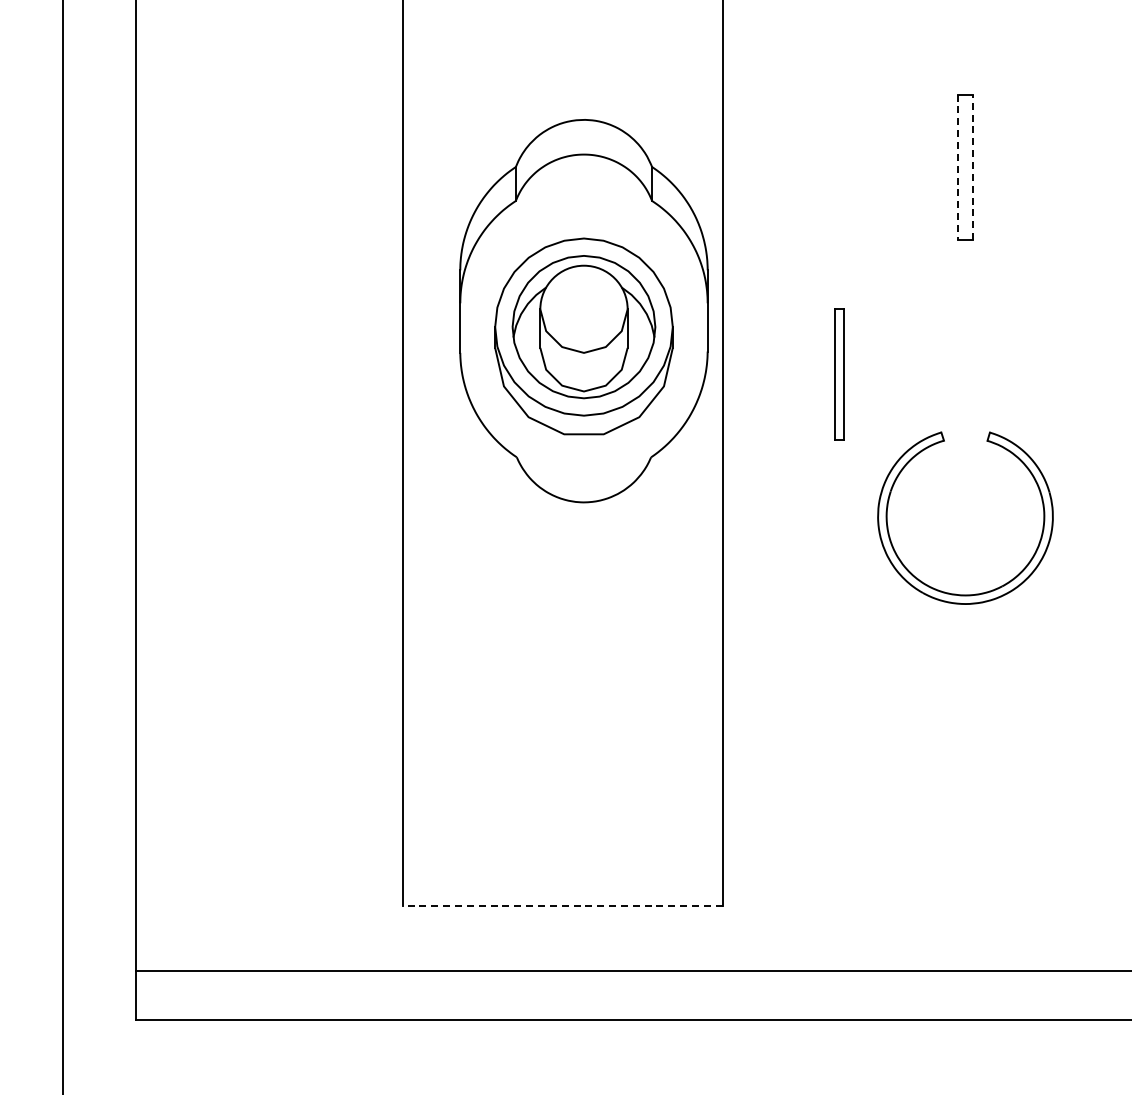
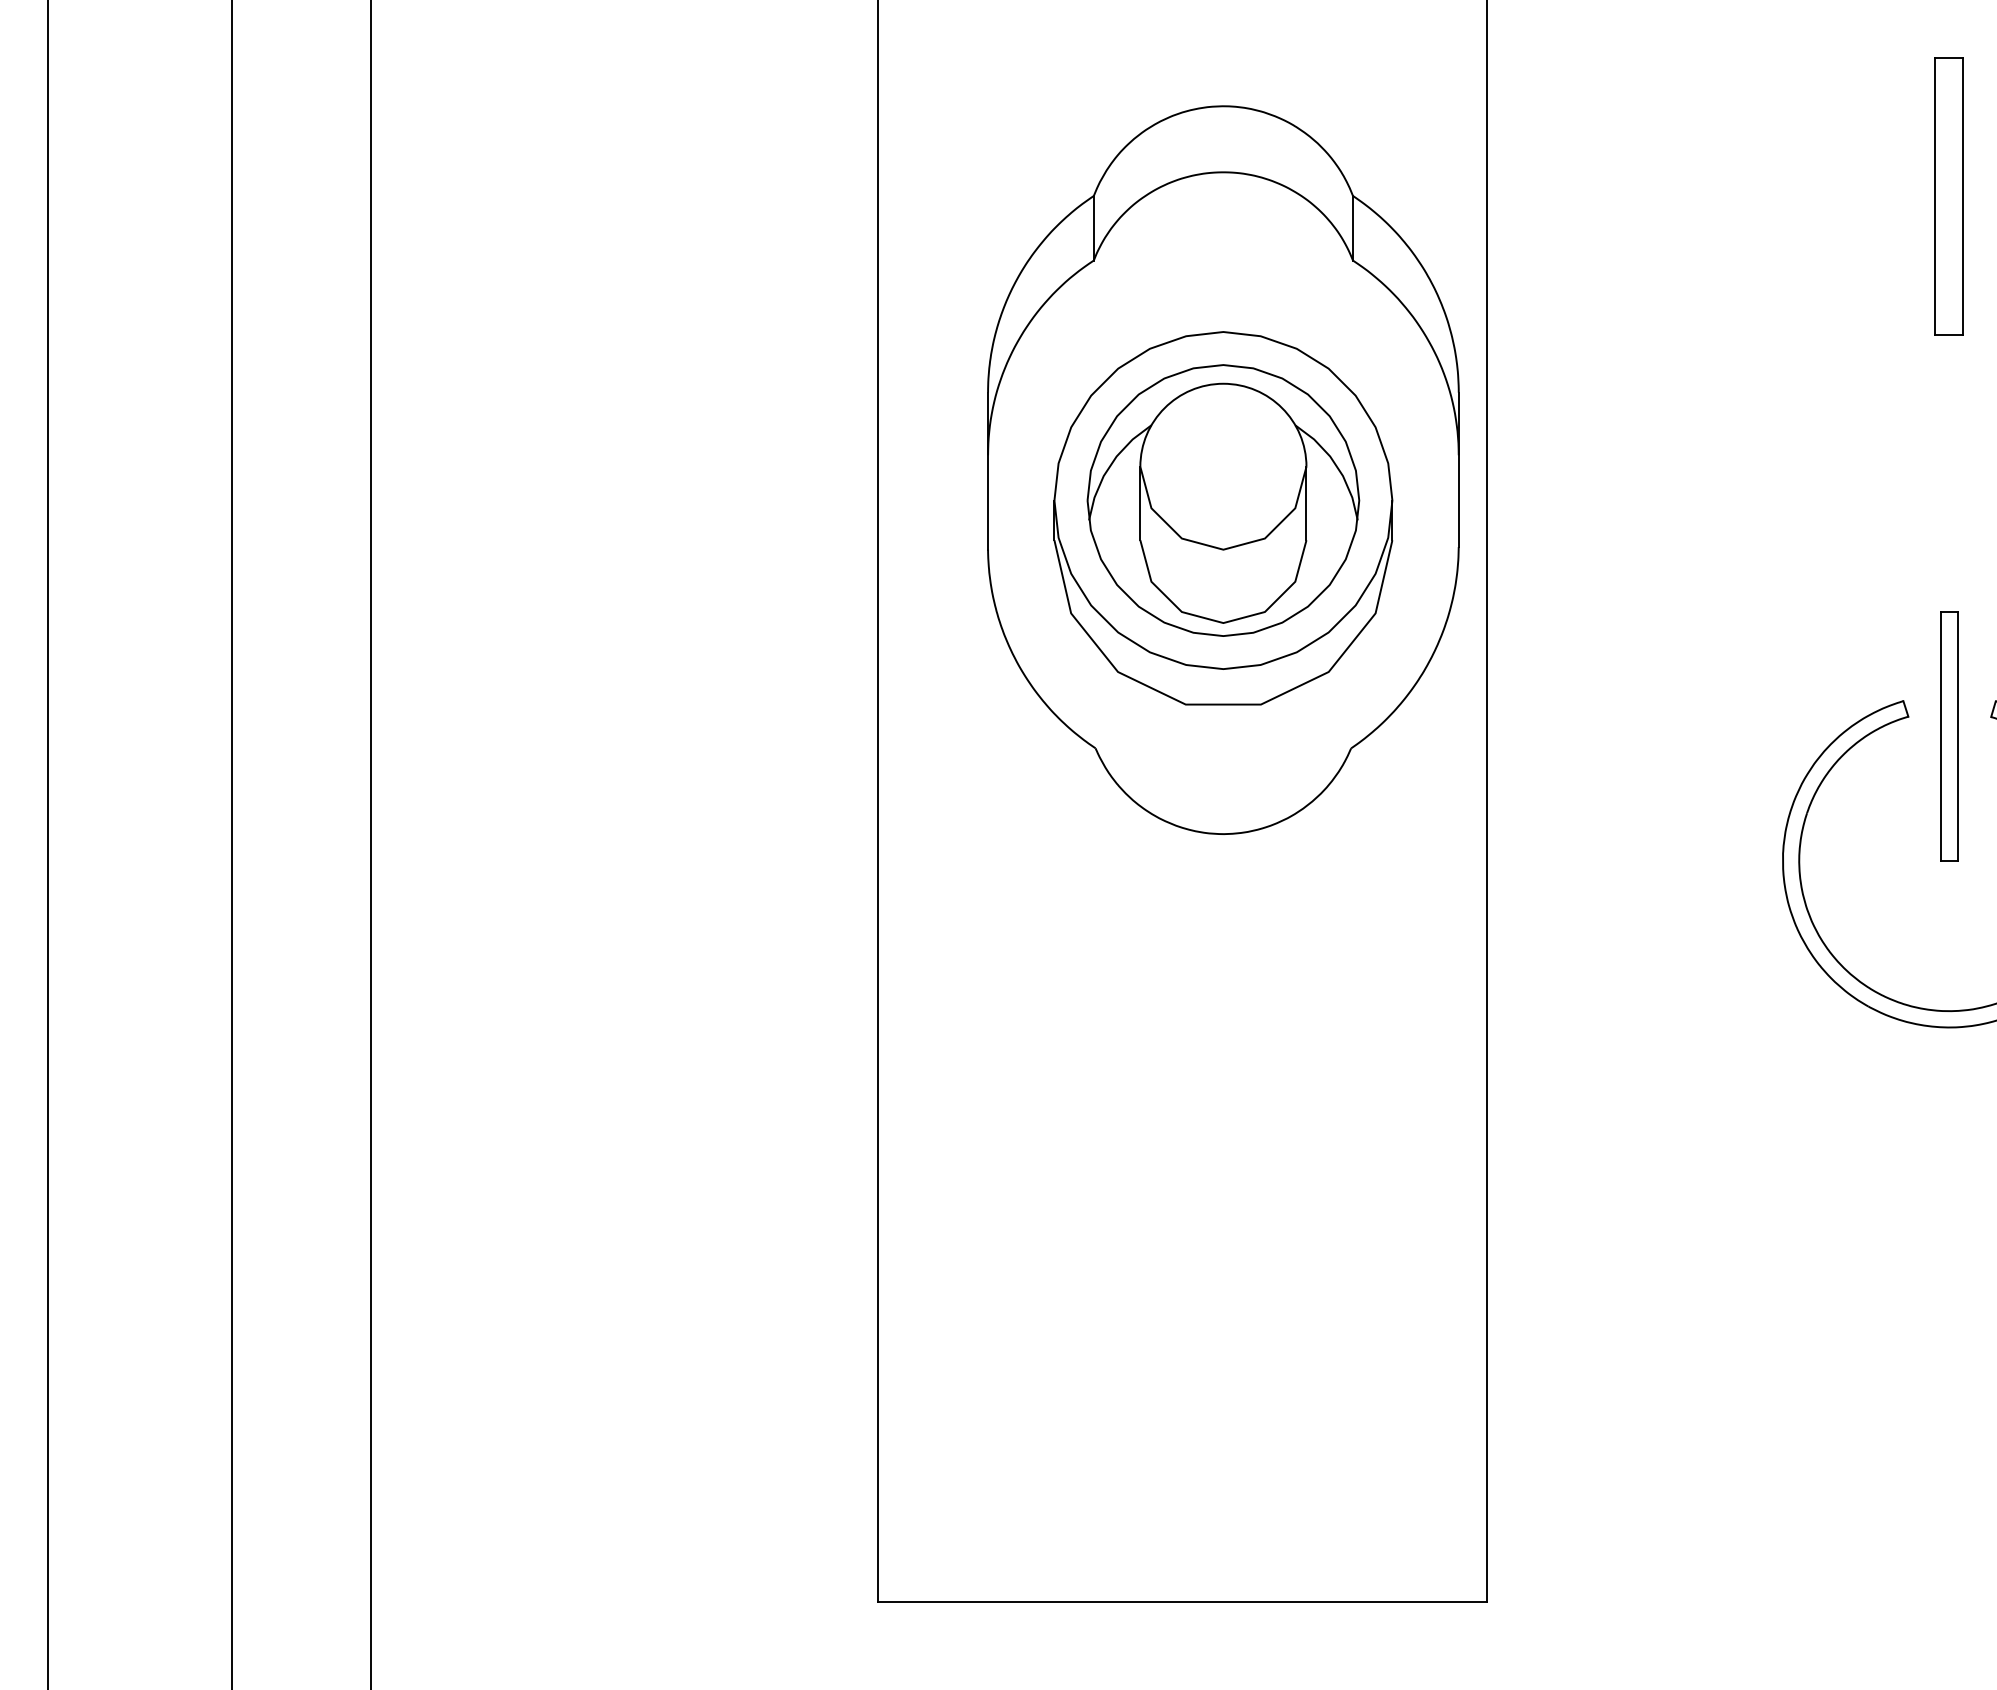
line: (957, 167) -> (1934, 196), dashed -> solid
line: (972, 167) -> (1962, 196), dashed -> solid
part: (839, 374) -> (1949, 737), moved
line: (562, 905) -> (1182, 1601), dashed -> solid

